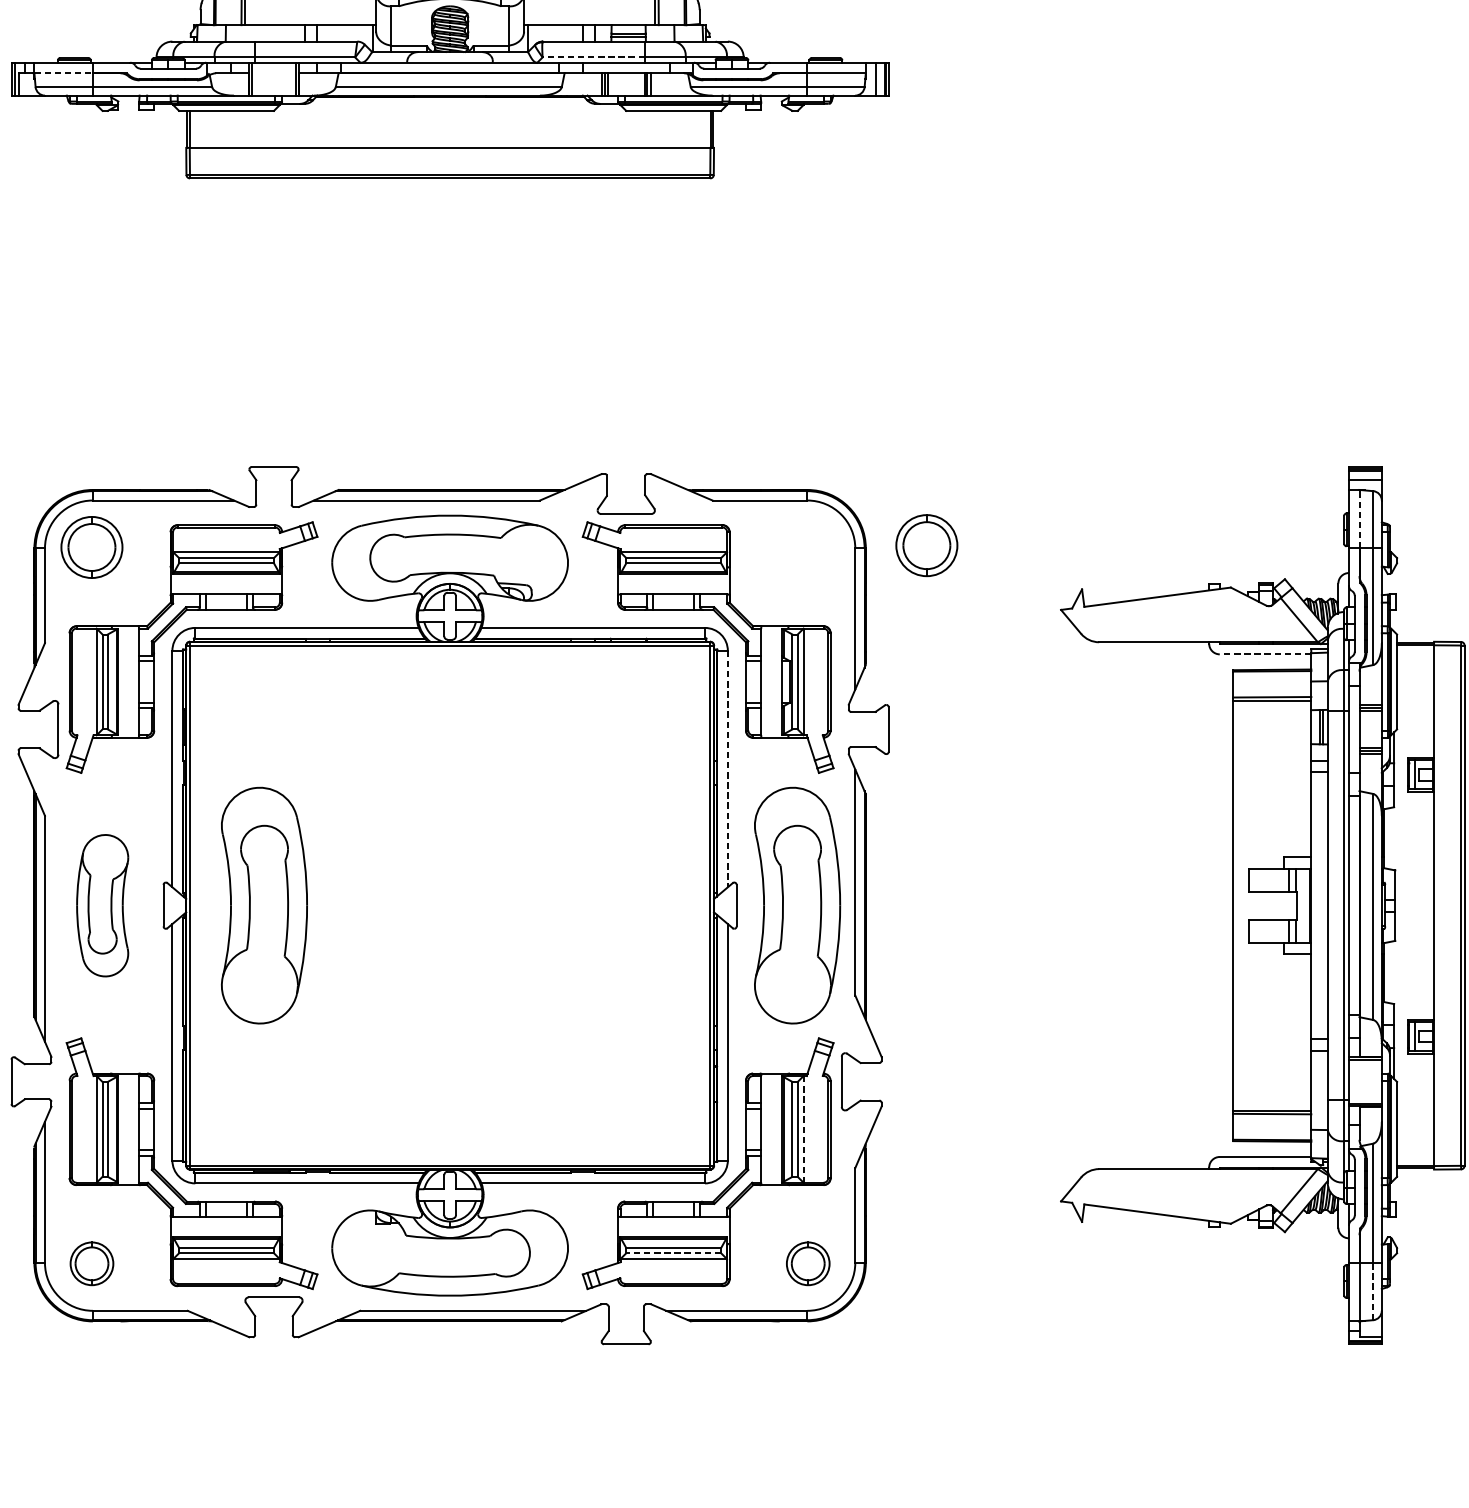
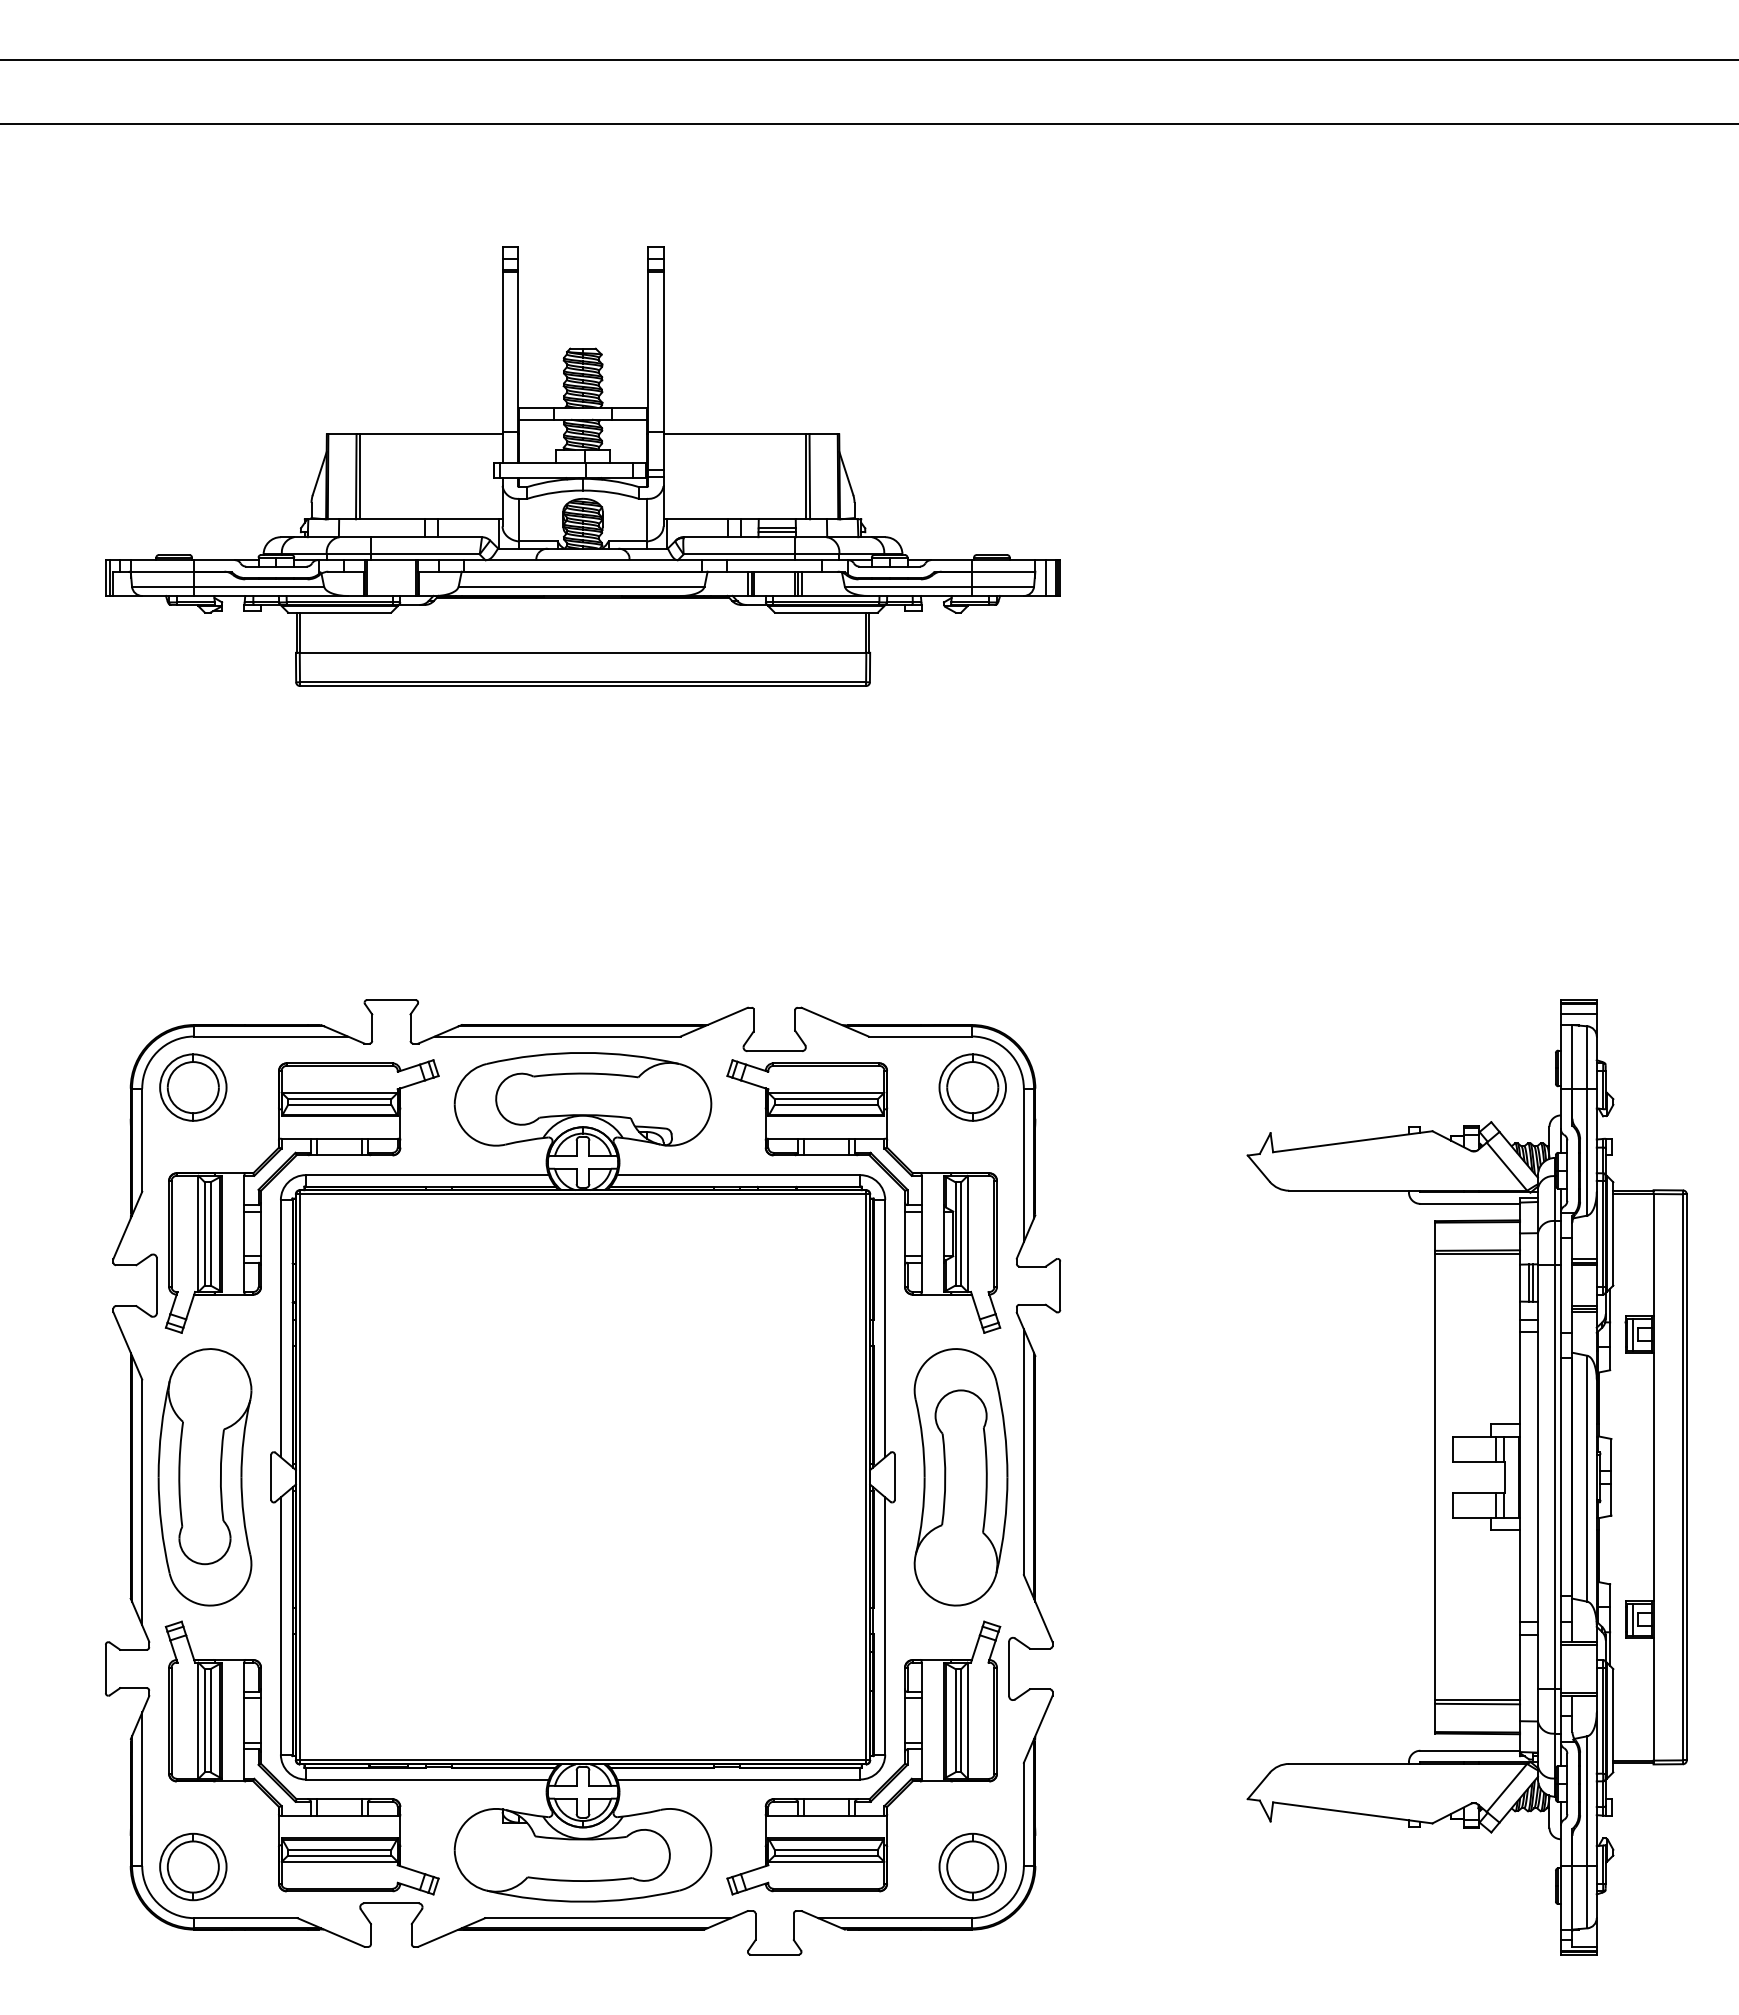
line: (593, 57) -> (739, 554), dashed -> solid
line: (63, 73) -> (162, 571), dashed -> solid
line: (1359, 518) -> (1572, 1056), dashed -> solid
part: (926, 545) -> (972, 1087), moved
line: (1265, 654) -> (1470, 1203), dashed -> solid
line: (728, 768) -> (885, 1328), dashed -> solid
part: (102, 905) -> (204, 1477), size x1.67
part: (263, 905) -> (380, 1477), removed
line: (803, 1130) -> (967, 1721), dashed -> solid
line: (673, 1253) -> (826, 1855), dashed -> solid
part: (92, 1263) -> (193, 1866), size x1.43
part: (808, 1263) -> (972, 1866), size x1.43
line: (1373, 1290) -> (1587, 1896), dashed -> solid

